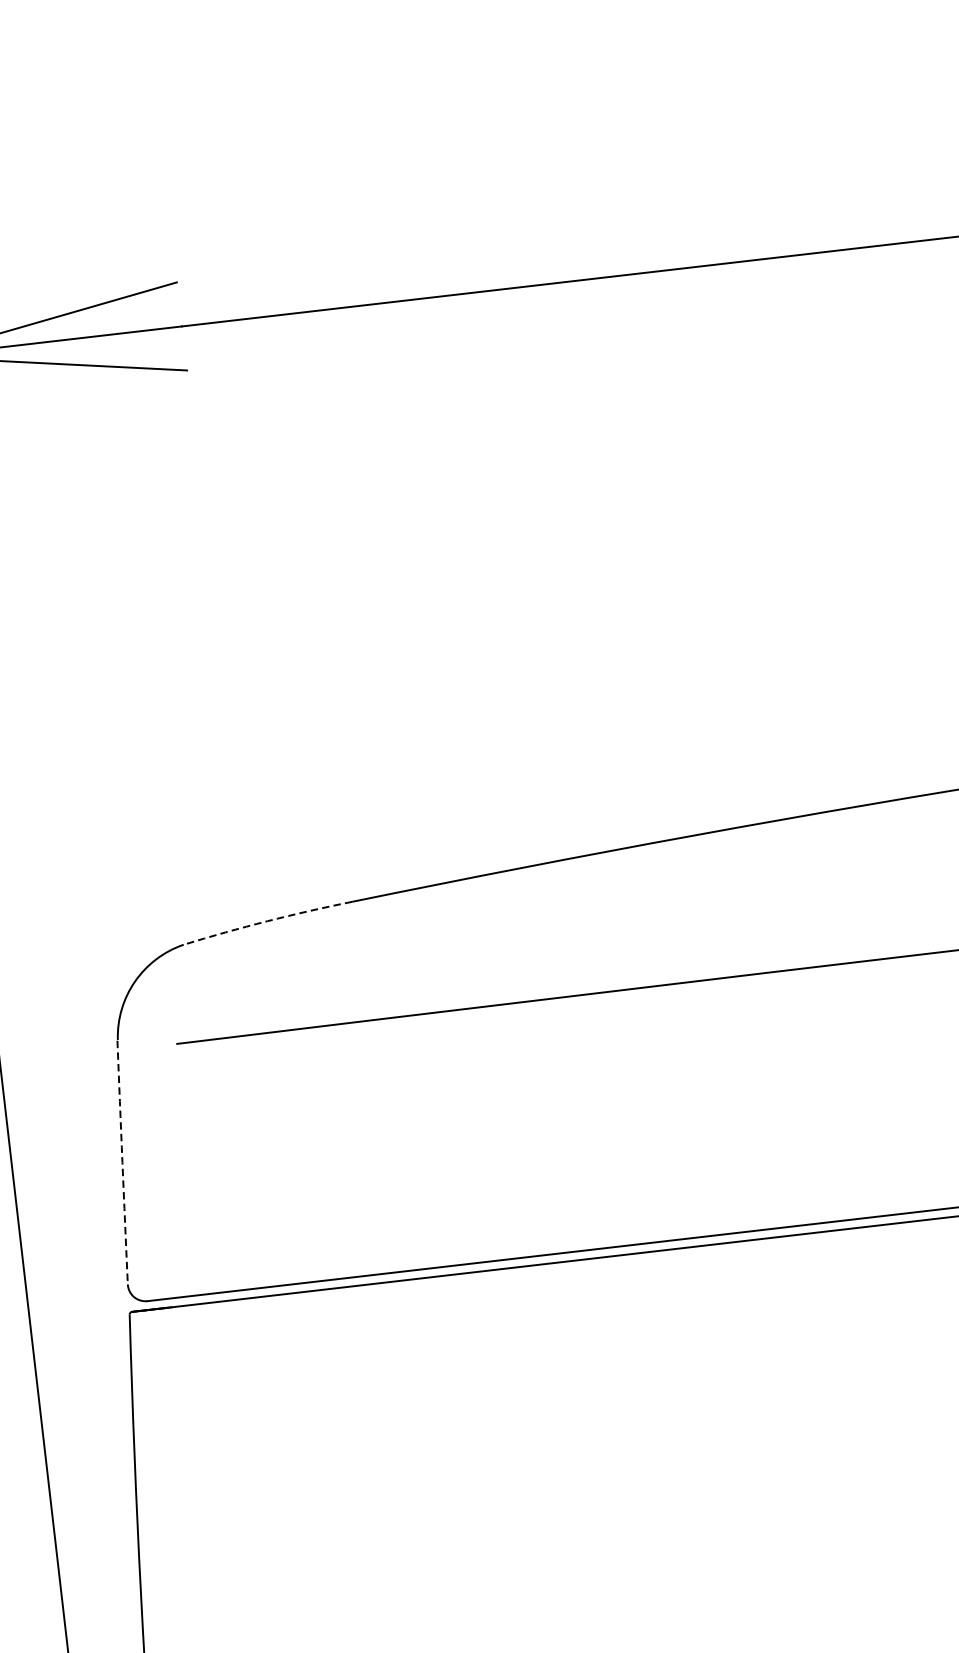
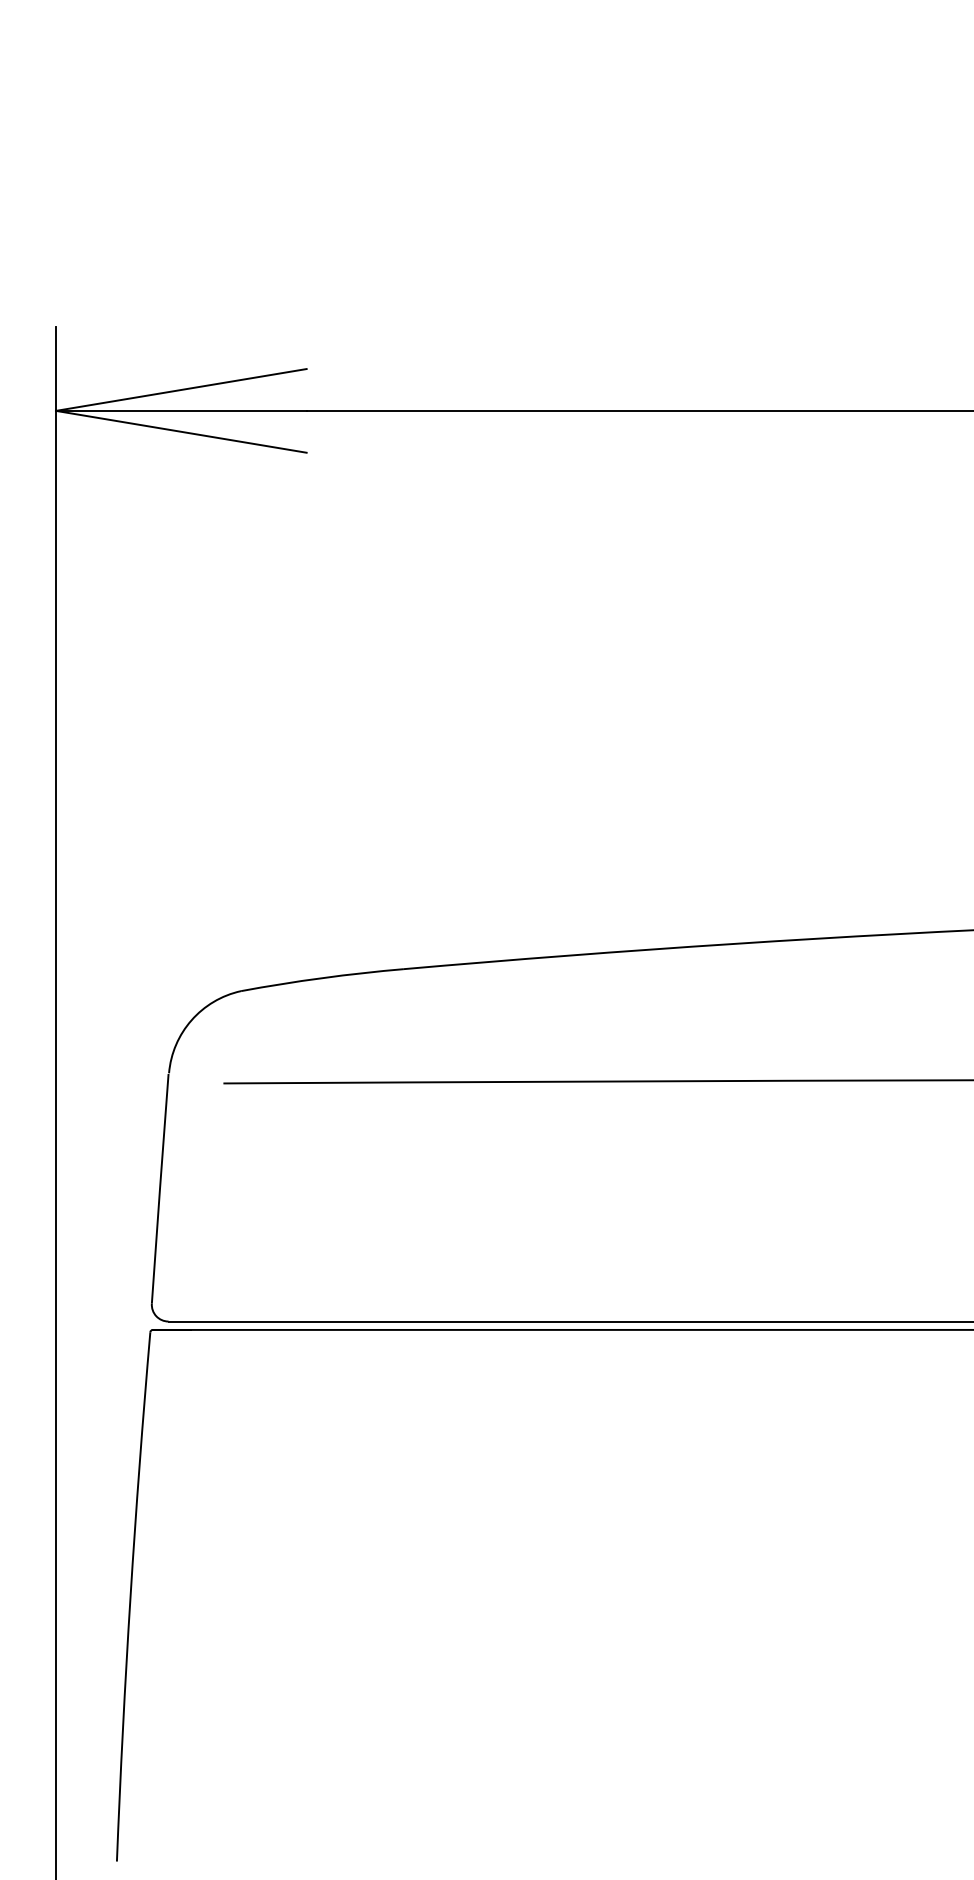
arc: (267, 921) -> (322, 978), dashed -> solid
arc: (122, 1162) -> (160, 1188), dashed -> solid

